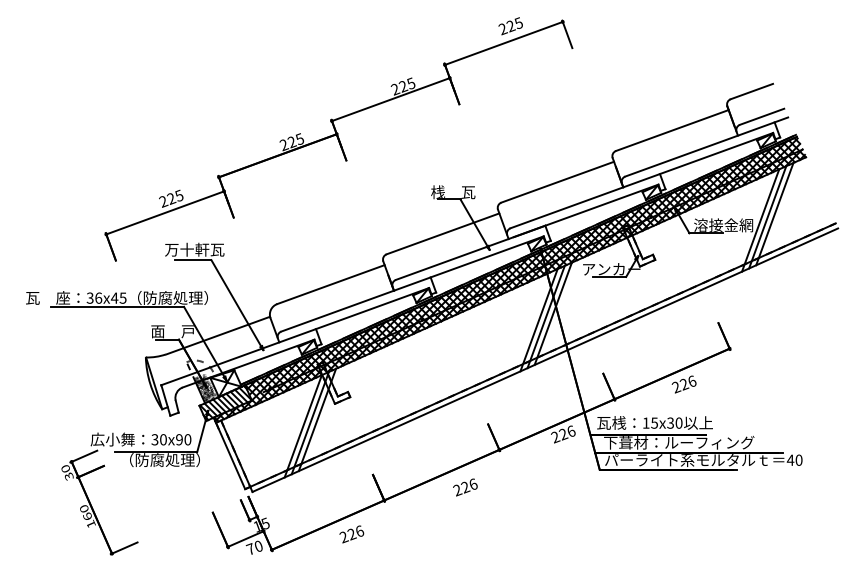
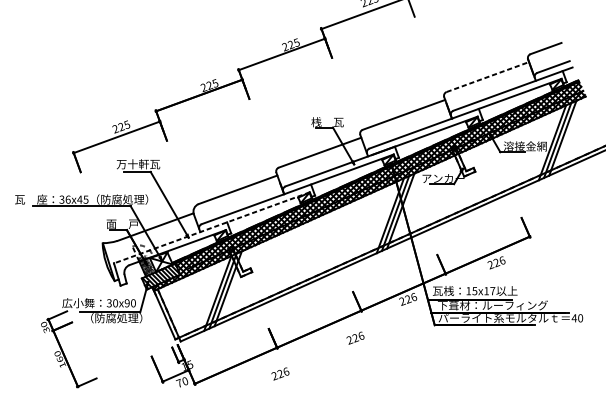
line: (672, 130) -> (487, 77), solid -> dashed
line: (294, 336) -> (211, 227), solid -> dashed
text: (674, 422) -> (489, 290), 15x30 -> 15x17
text: (465, 487) -> (355, 338), moved
text: (351, 534) -> (280, 374), moved

